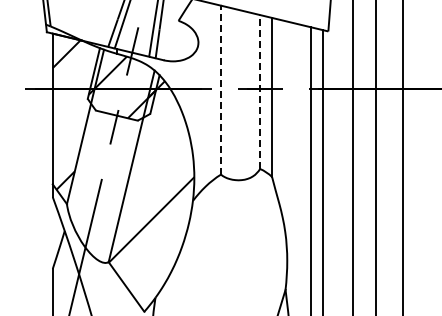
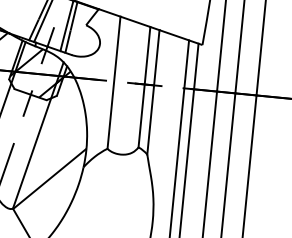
line: (221, 89) -> (114, 82), dashed -> solid
line: (260, 92) -> (144, 87), dashed -> solid

